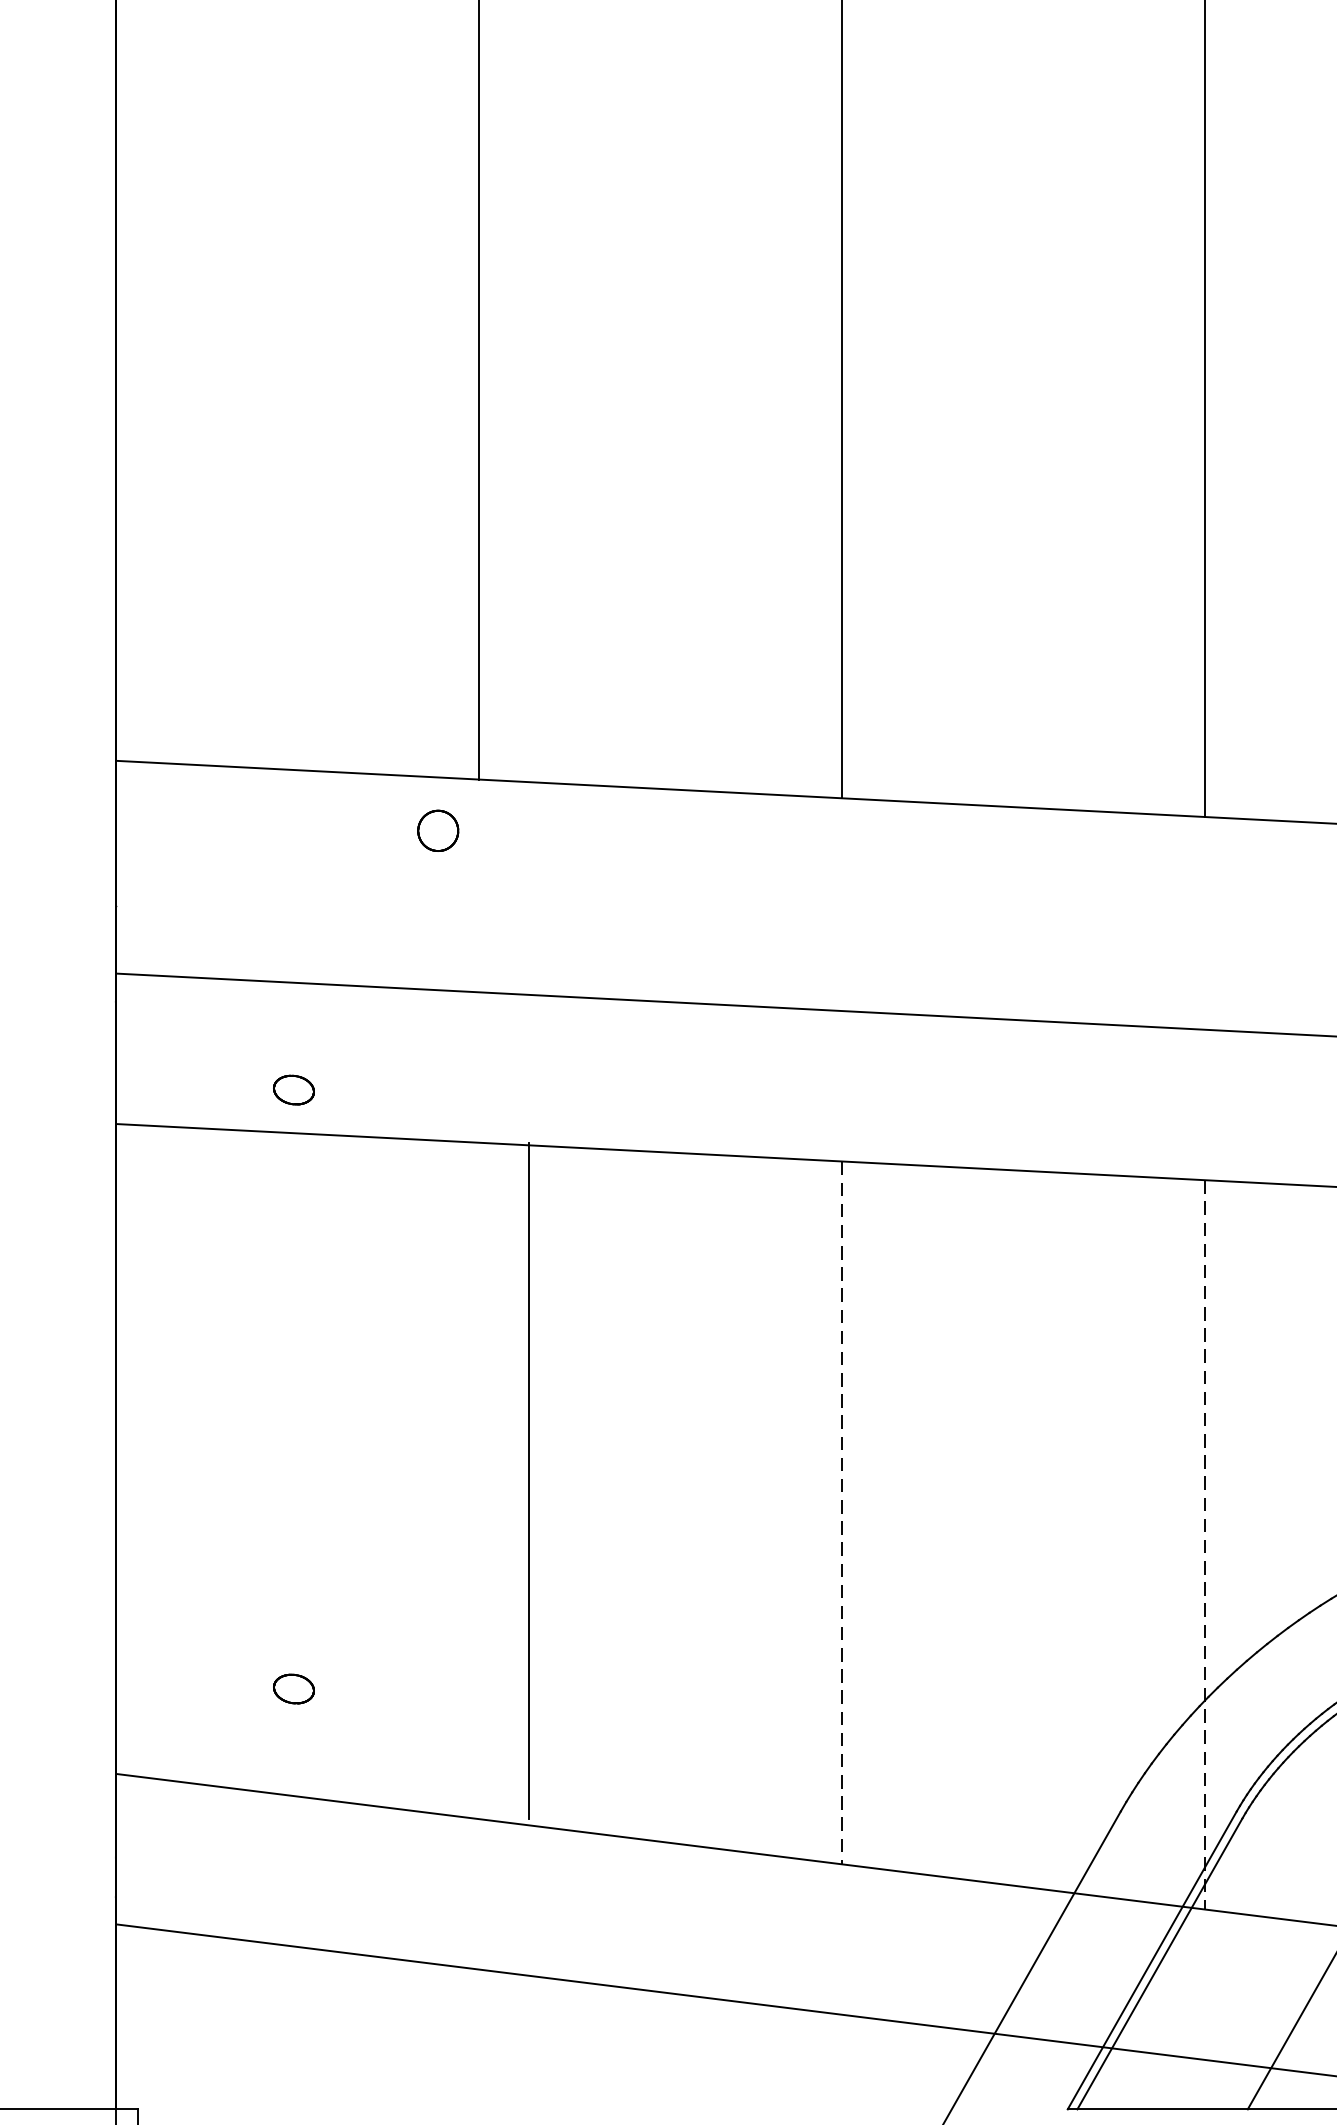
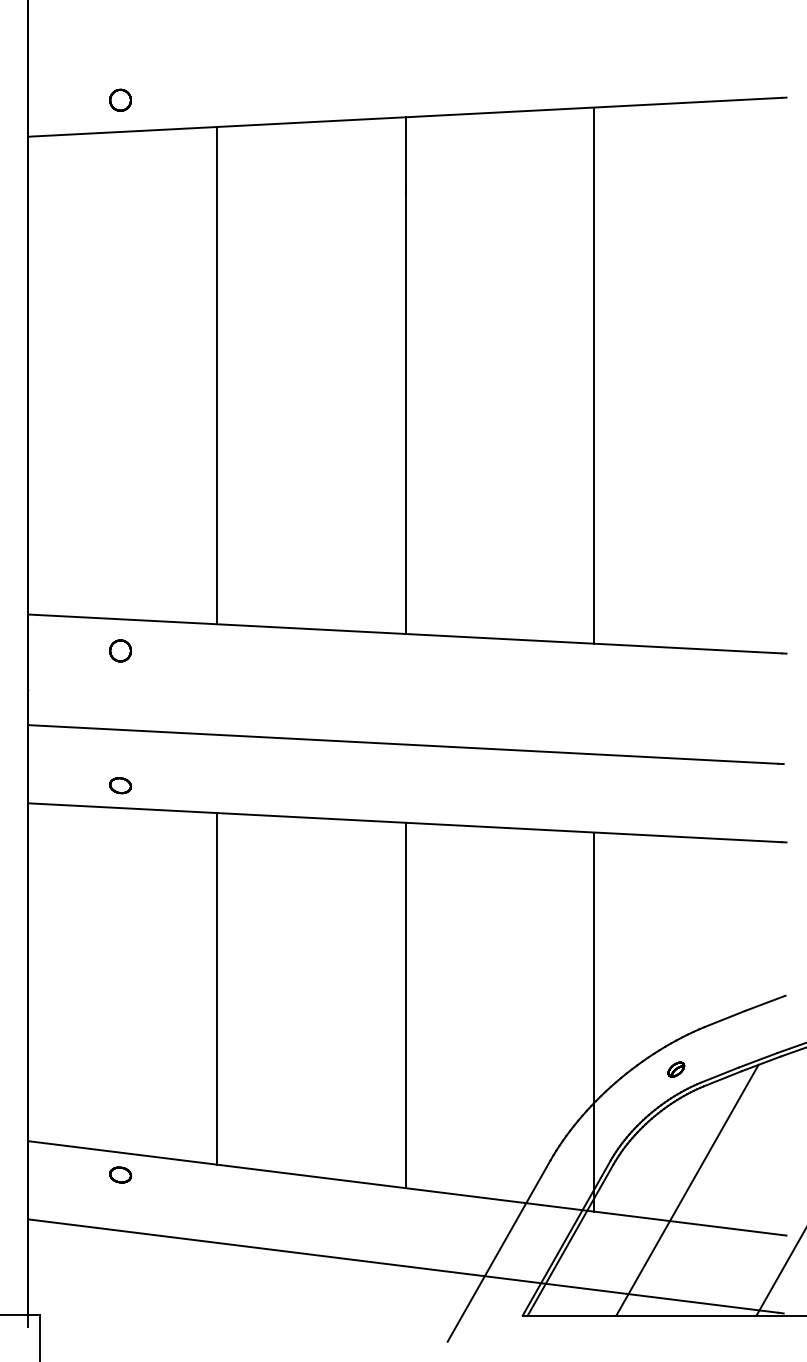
part: (438, 830) -> (120, 650), moved
line: (528, 1480) -> (216, 988), moved
line: (842, 1512) -> (405, 1005), dashed -> solid
line: (1205, 1545) -> (594, 1022), dashed -> solid
part: (293, 1688) -> (120, 1174), moved

